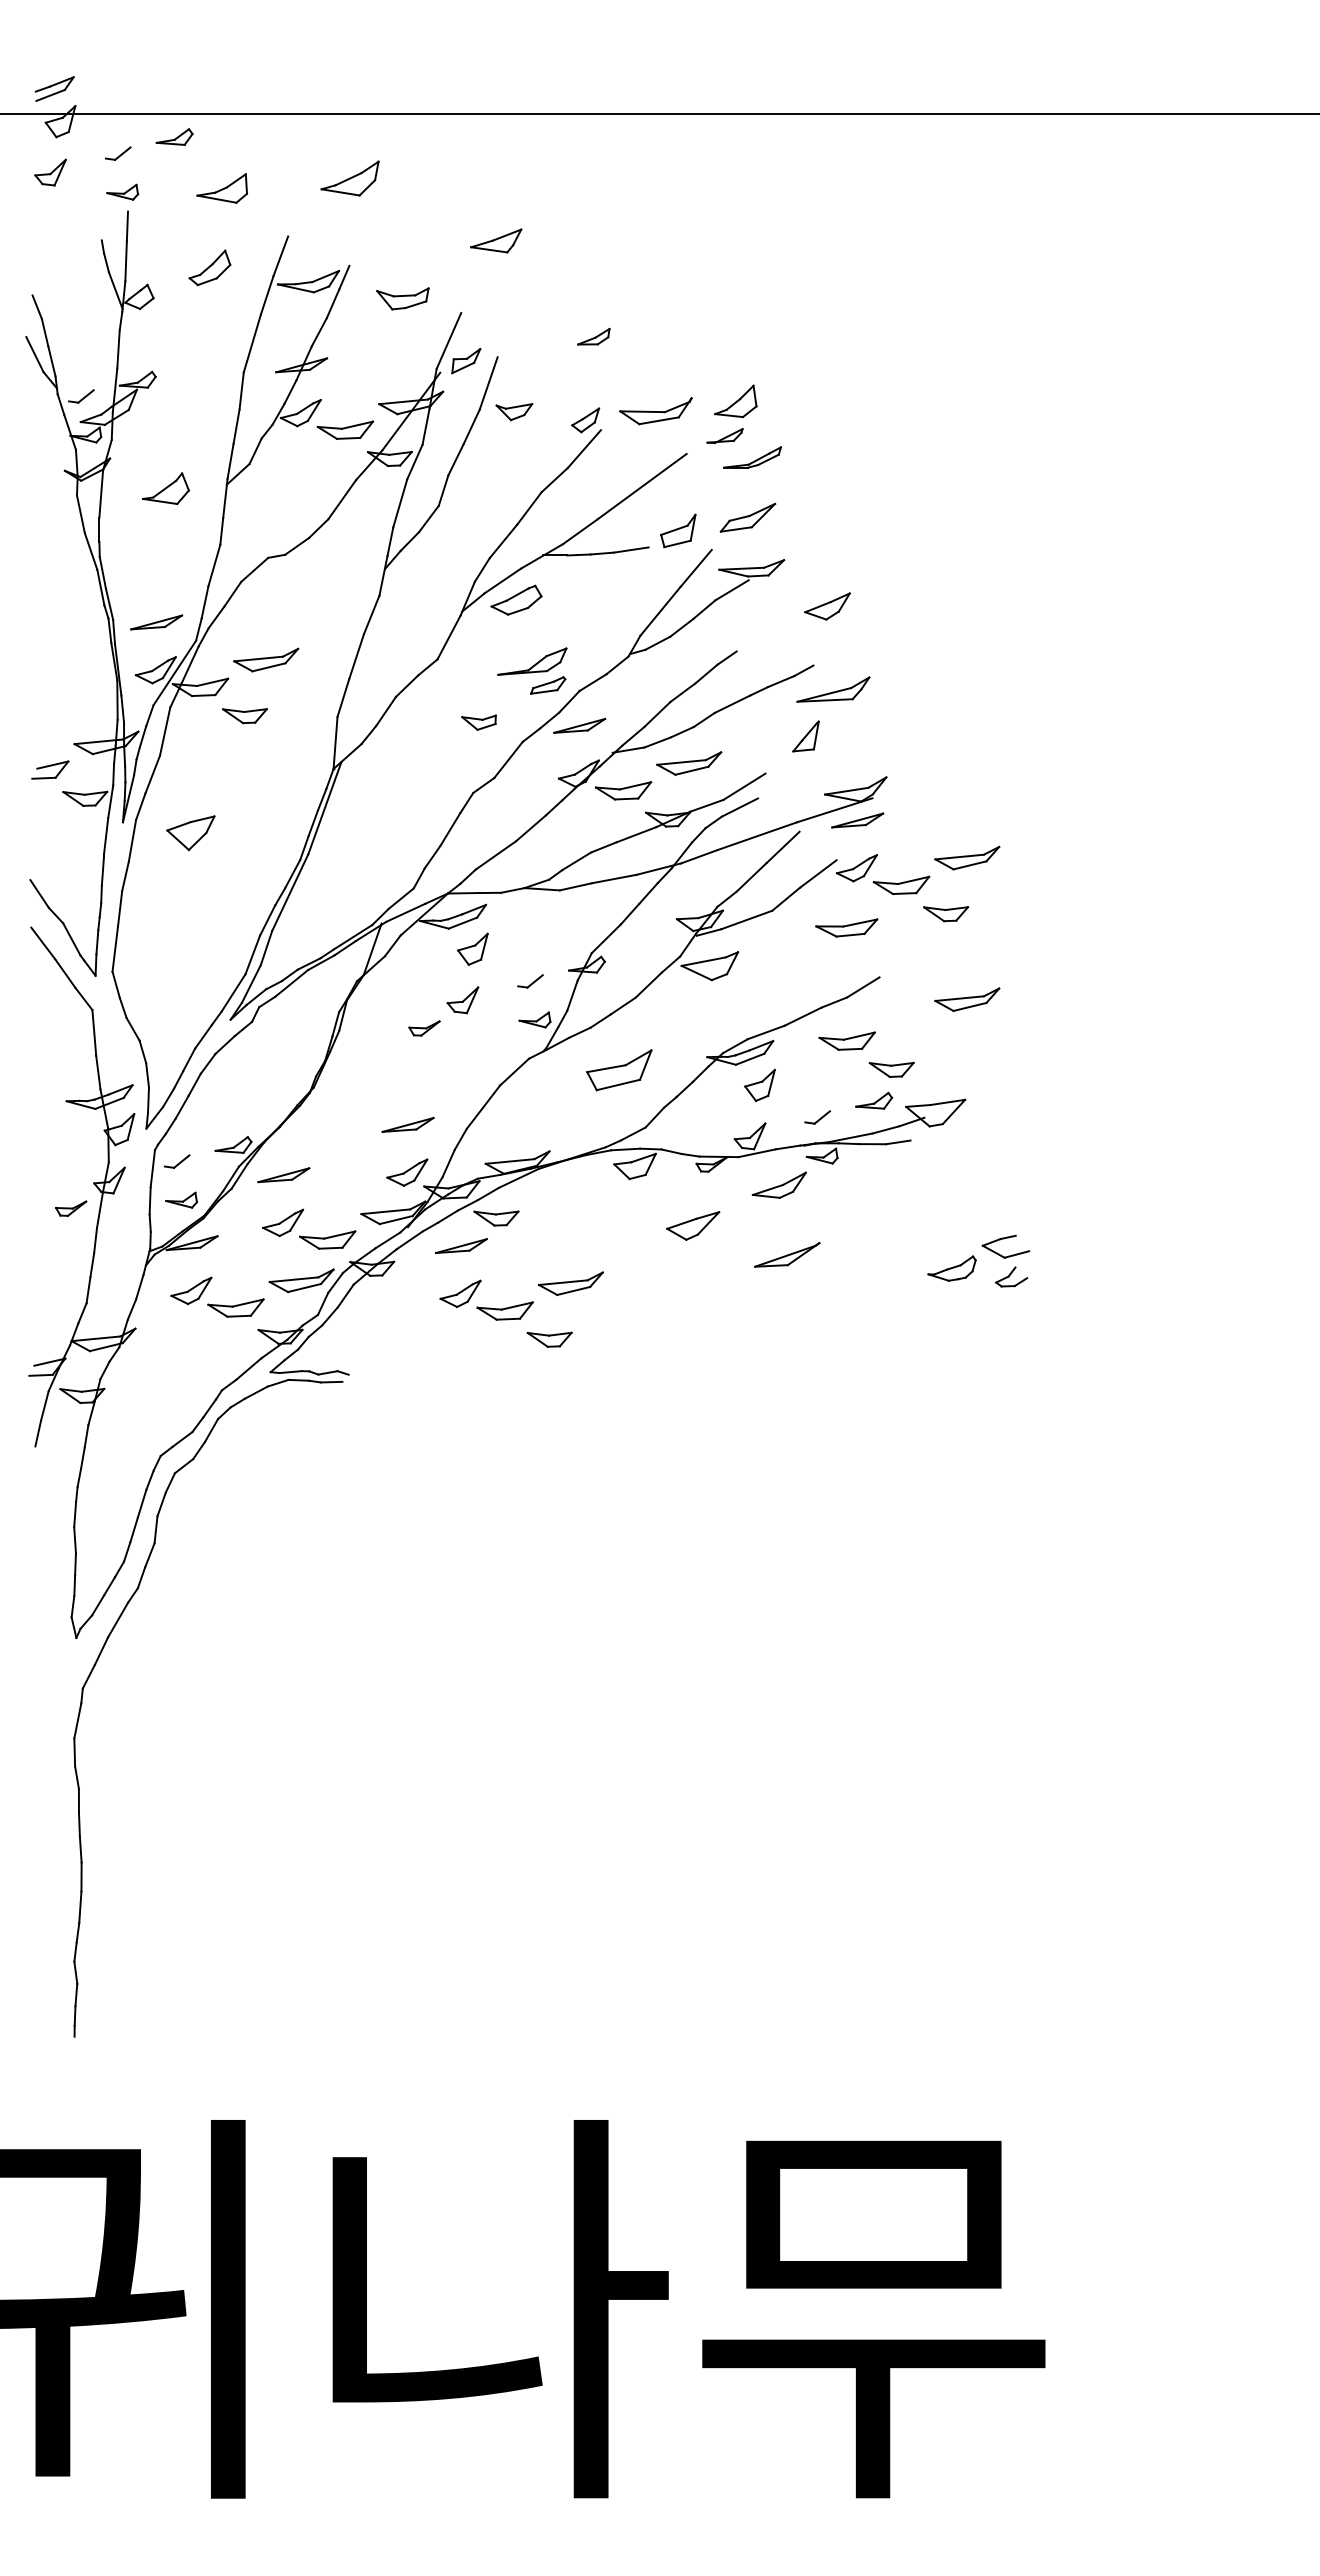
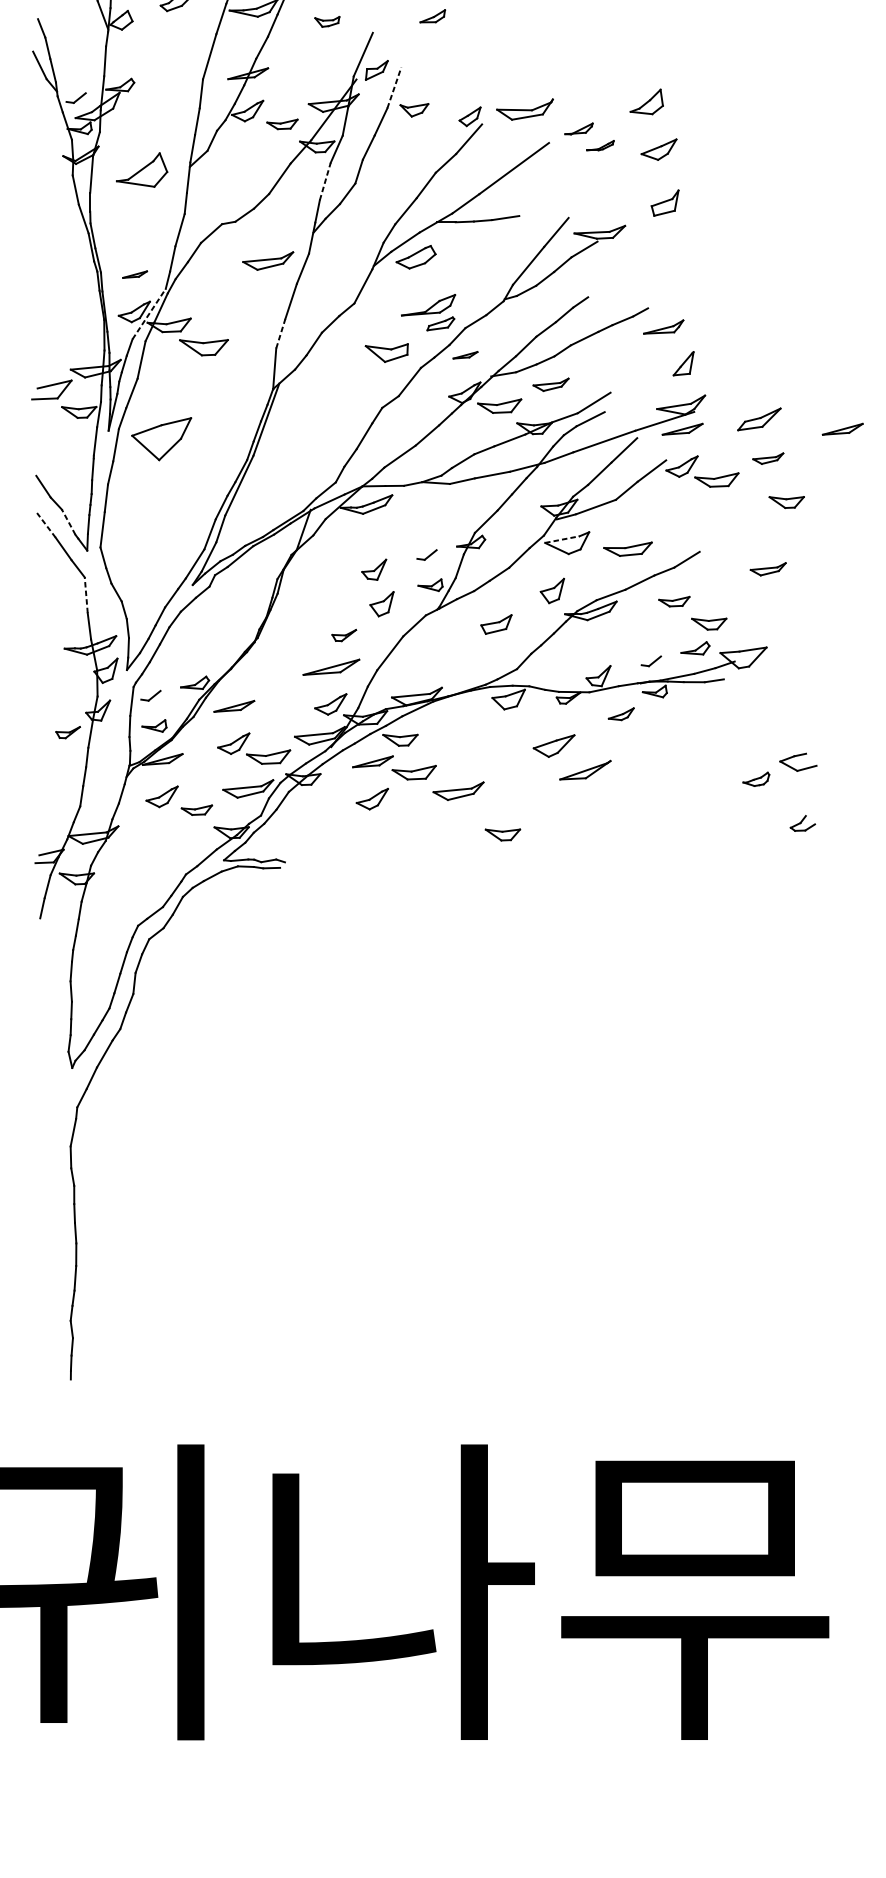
part: (402, 298) -> (327, 21), size x0.6
part: (593, 336) -> (432, 16), moved
line: (488, 383) -> (394, 87), solid -> dashed
part: (735, 401) -> (646, 102), moved
part: (345, 429) -> (282, 123), size x0.7
part: (752, 457) -> (600, 145), size x0.6
part: (166, 488) -> (142, 169), size x1.4
line: (400, 503) -> (325, 181), solid -> dashed
part: (747, 517) -> (759, 419), moved
part: (678, 530) -> (665, 202), moved
part: (827, 606) -> (659, 149), moved
part: (156, 622) -> (134, 274), size x0.6
part: (266, 659) -> (268, 260), moved
line: (174, 672) -> (148, 313), solid -> dashed
part: (833, 689) -> (663, 327), size x0.7
line: (343, 698) -> (280, 334), solid -> dashed
part: (244, 716) -> (203, 348), size x1.4
part: (478, 722) -> (386, 352), size x1.6
part: (579, 725) -> (465, 355), size x0.6
part: (805, 736) -> (683, 363), moved
part: (689, 763) -> (551, 384), size x0.7
part: (50, 769) -> (52, 389), size x1.4
part: (1062, 820) -> (842, 429), added
part: (190, 833) -> (161, 439), size x1.6
part: (967, 857) -> (768, 458), size x0.6
part: (945, 914) -> (786, 502), moved
part: (846, 927) -> (627, 548), moved
line: (71, 939) -> (68, 522), solid -> dashed
line: (43, 943) -> (46, 525), solid -> dashed
part: (472, 948) -> (381, 603), moved
line: (704, 961) -> (562, 539), solid -> dashed
part: (967, 999) -> (768, 569), size x0.7
part: (424, 1028) -> (344, 635), moved
line: (94, 1032) -> (86, 594), solid -> dashed
part: (846, 1040) -> (673, 601), size x0.7
part: (619, 1070) -> (496, 624), size x0.6
part: (759, 1084) -> (552, 590), moved
part: (407, 1124) -> (330, 666), size x1.4
part: (778, 1184) -> (620, 713), size x0.6
part: (787, 1254) -> (585, 769), moved
part: (951, 1268) -> (755, 779), size x0.7
part: (1011, 1276) -> (802, 823), moved
part: (235, 1307) -> (196, 809), size x0.7
part: (504, 1310) -> (413, 772), moved
part: (549, 1339) -> (502, 834), moved

